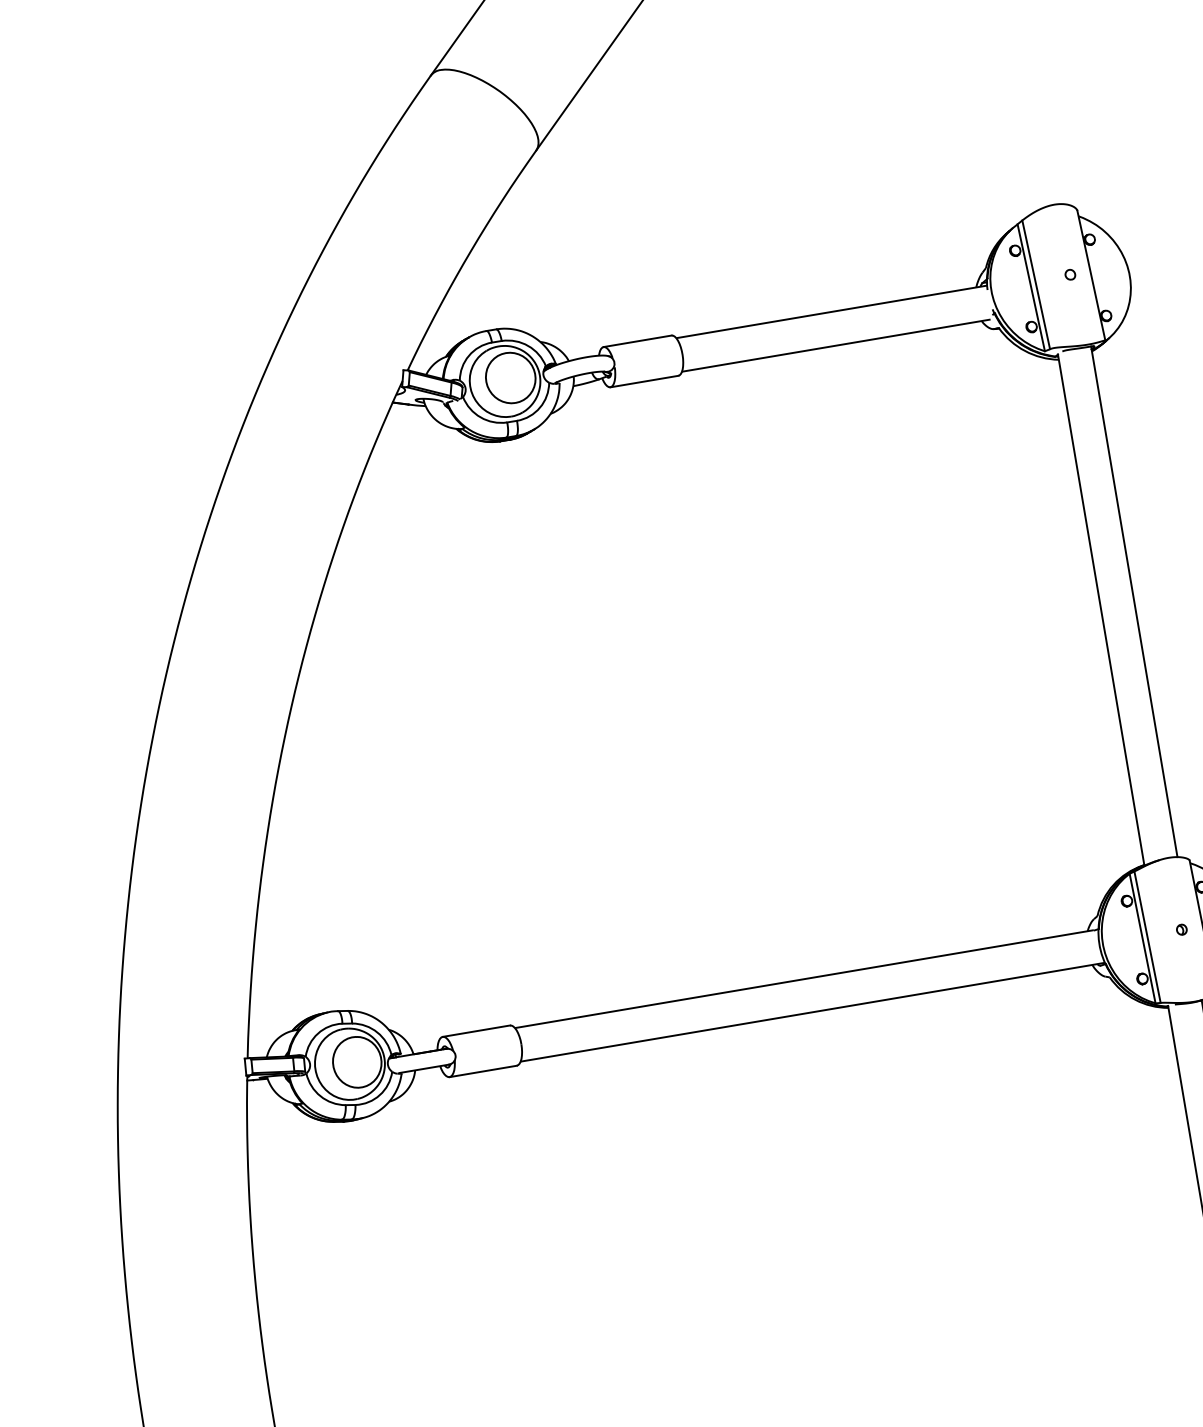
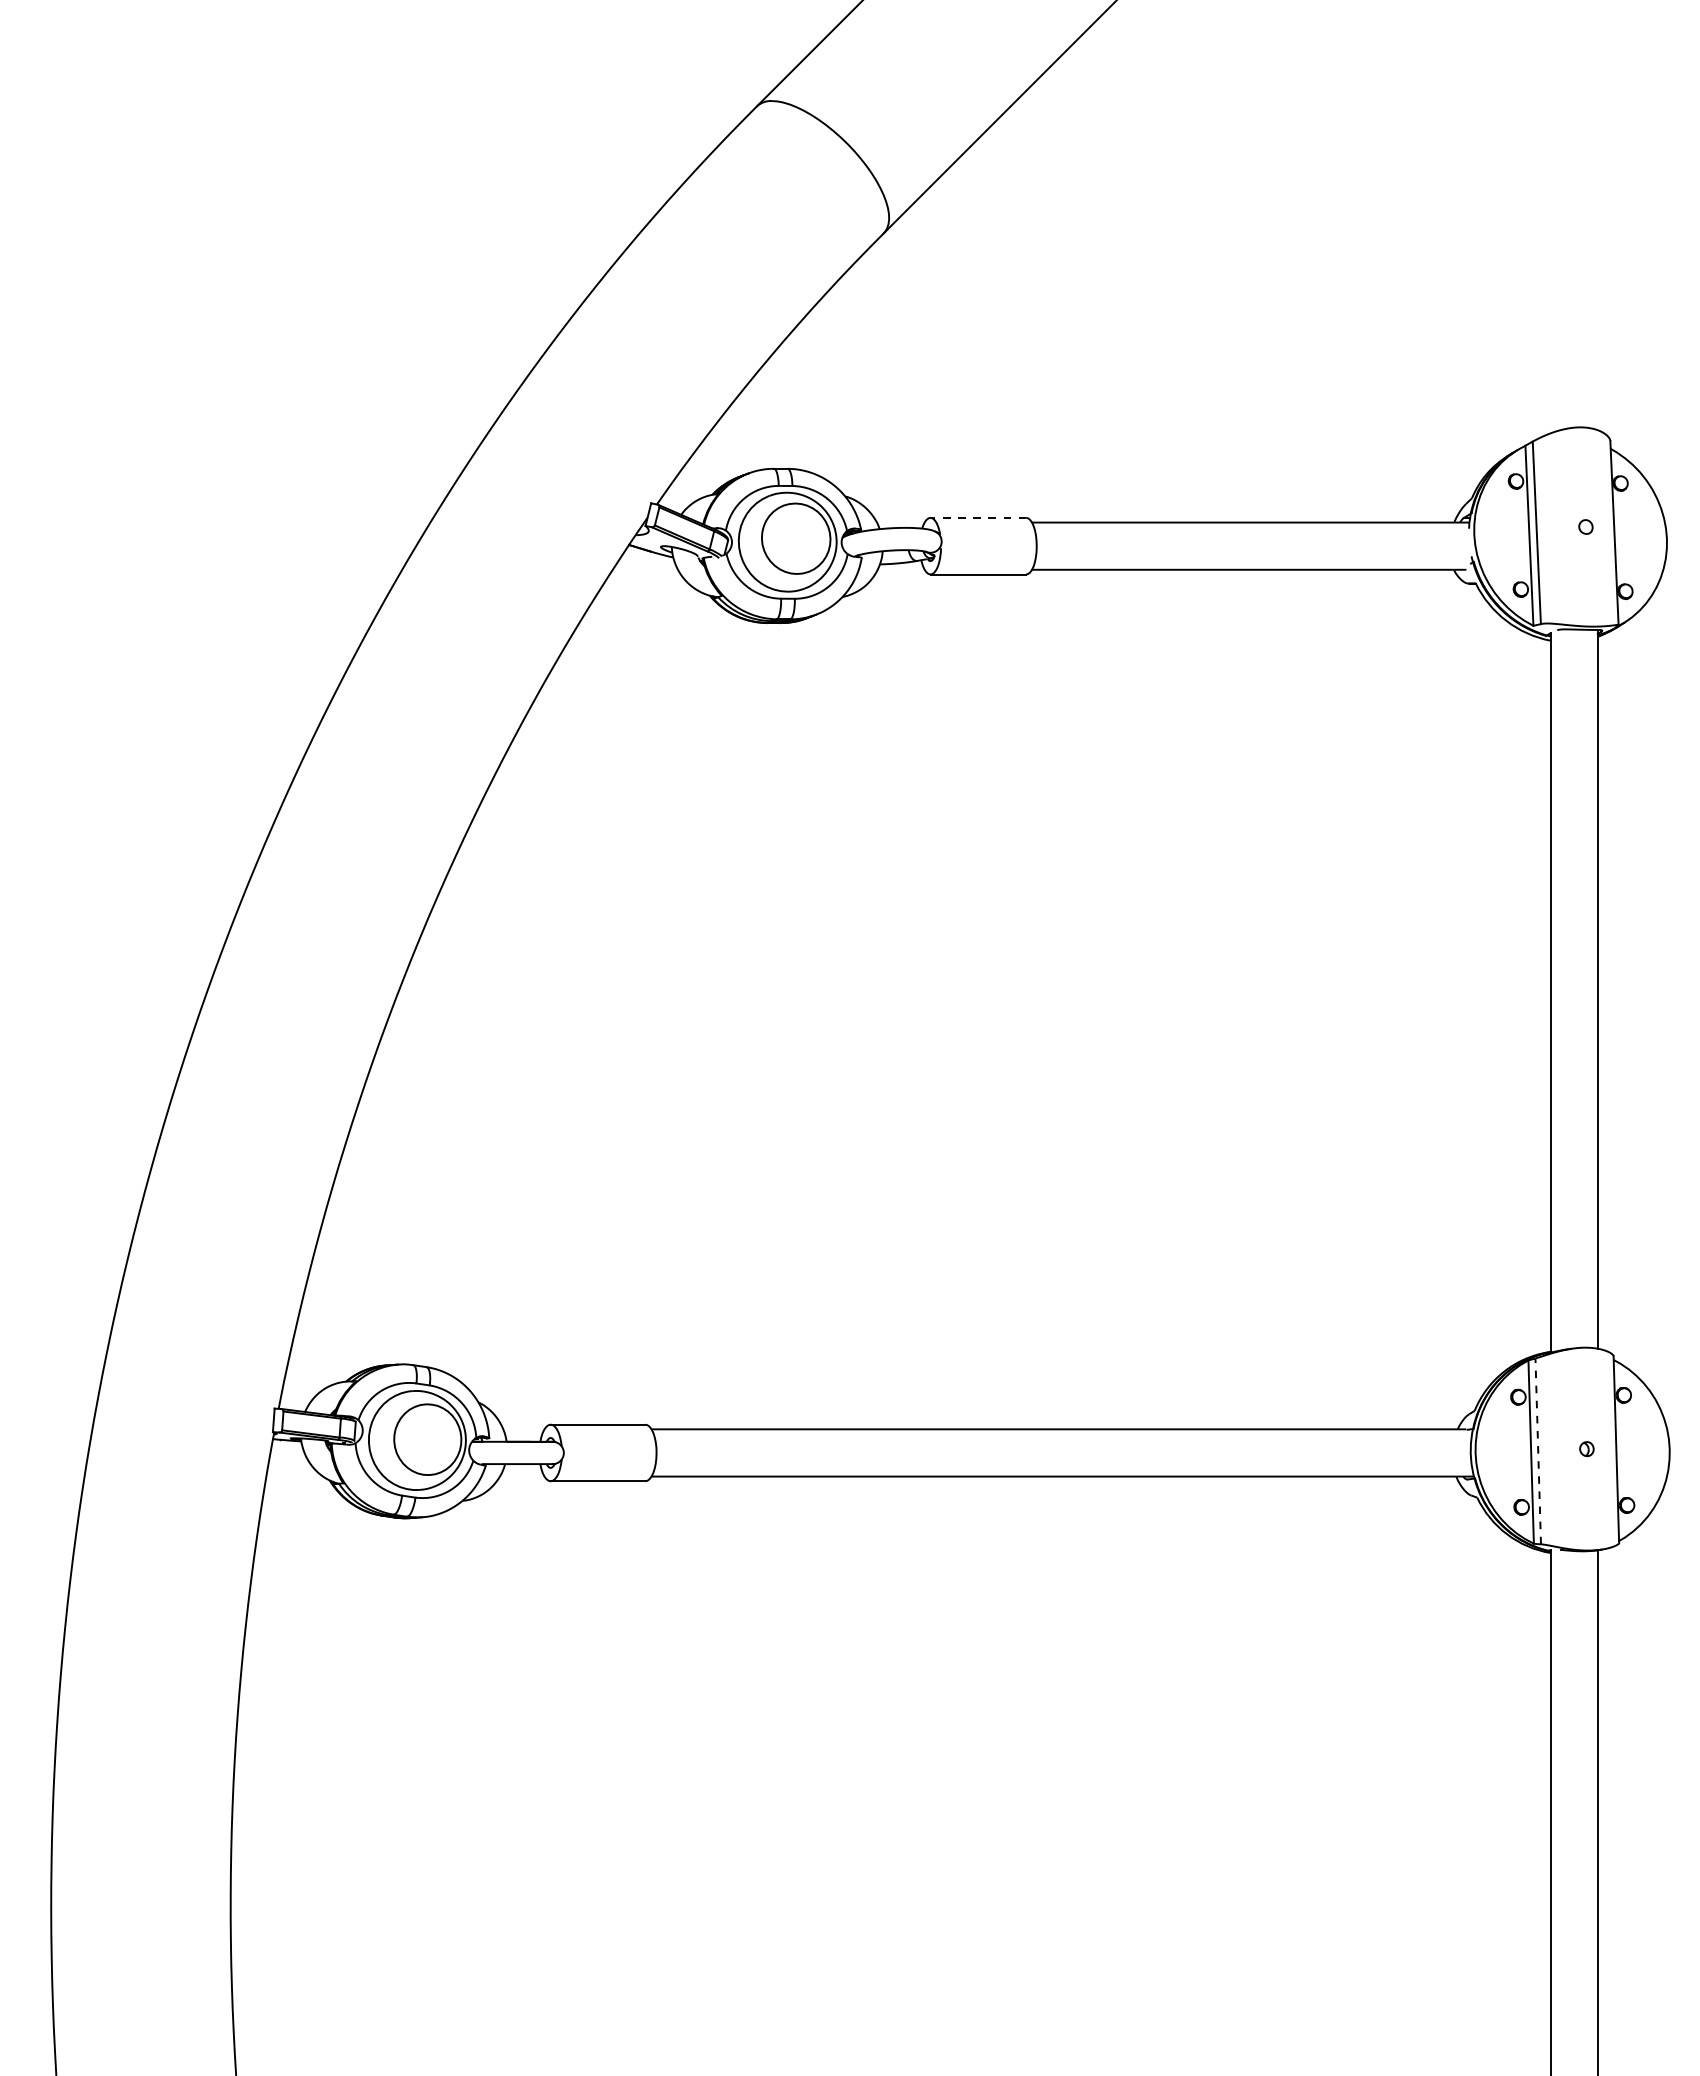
line: (637, 341) -> (978, 517), solid -> dashed
line: (1147, 937) -> (1538, 1451), solid -> dashed

